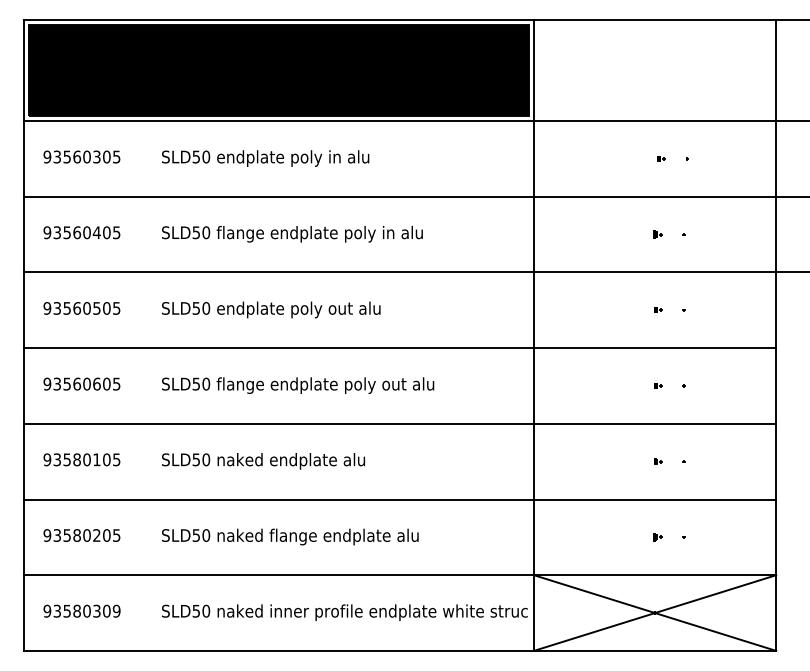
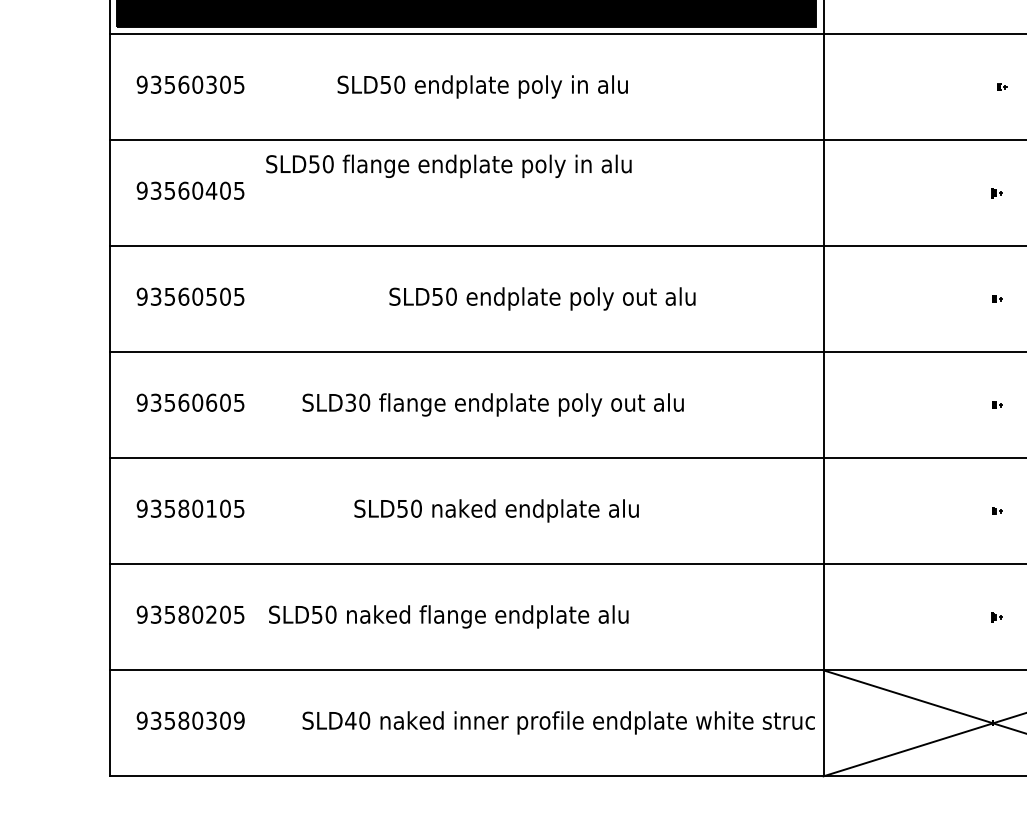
text: (265, 158) -> (482, 86), moved
text: (292, 234) -> (449, 166), moved
text: (271, 309) -> (542, 298), moved
text: (196, 383) -> (351, 401), SLD50 -> SLD30
text: (263, 461) -> (496, 511), moved
text: (290, 536) -> (449, 616), moved
text: (196, 611) -> (351, 721), SLD50 -> SLD40

